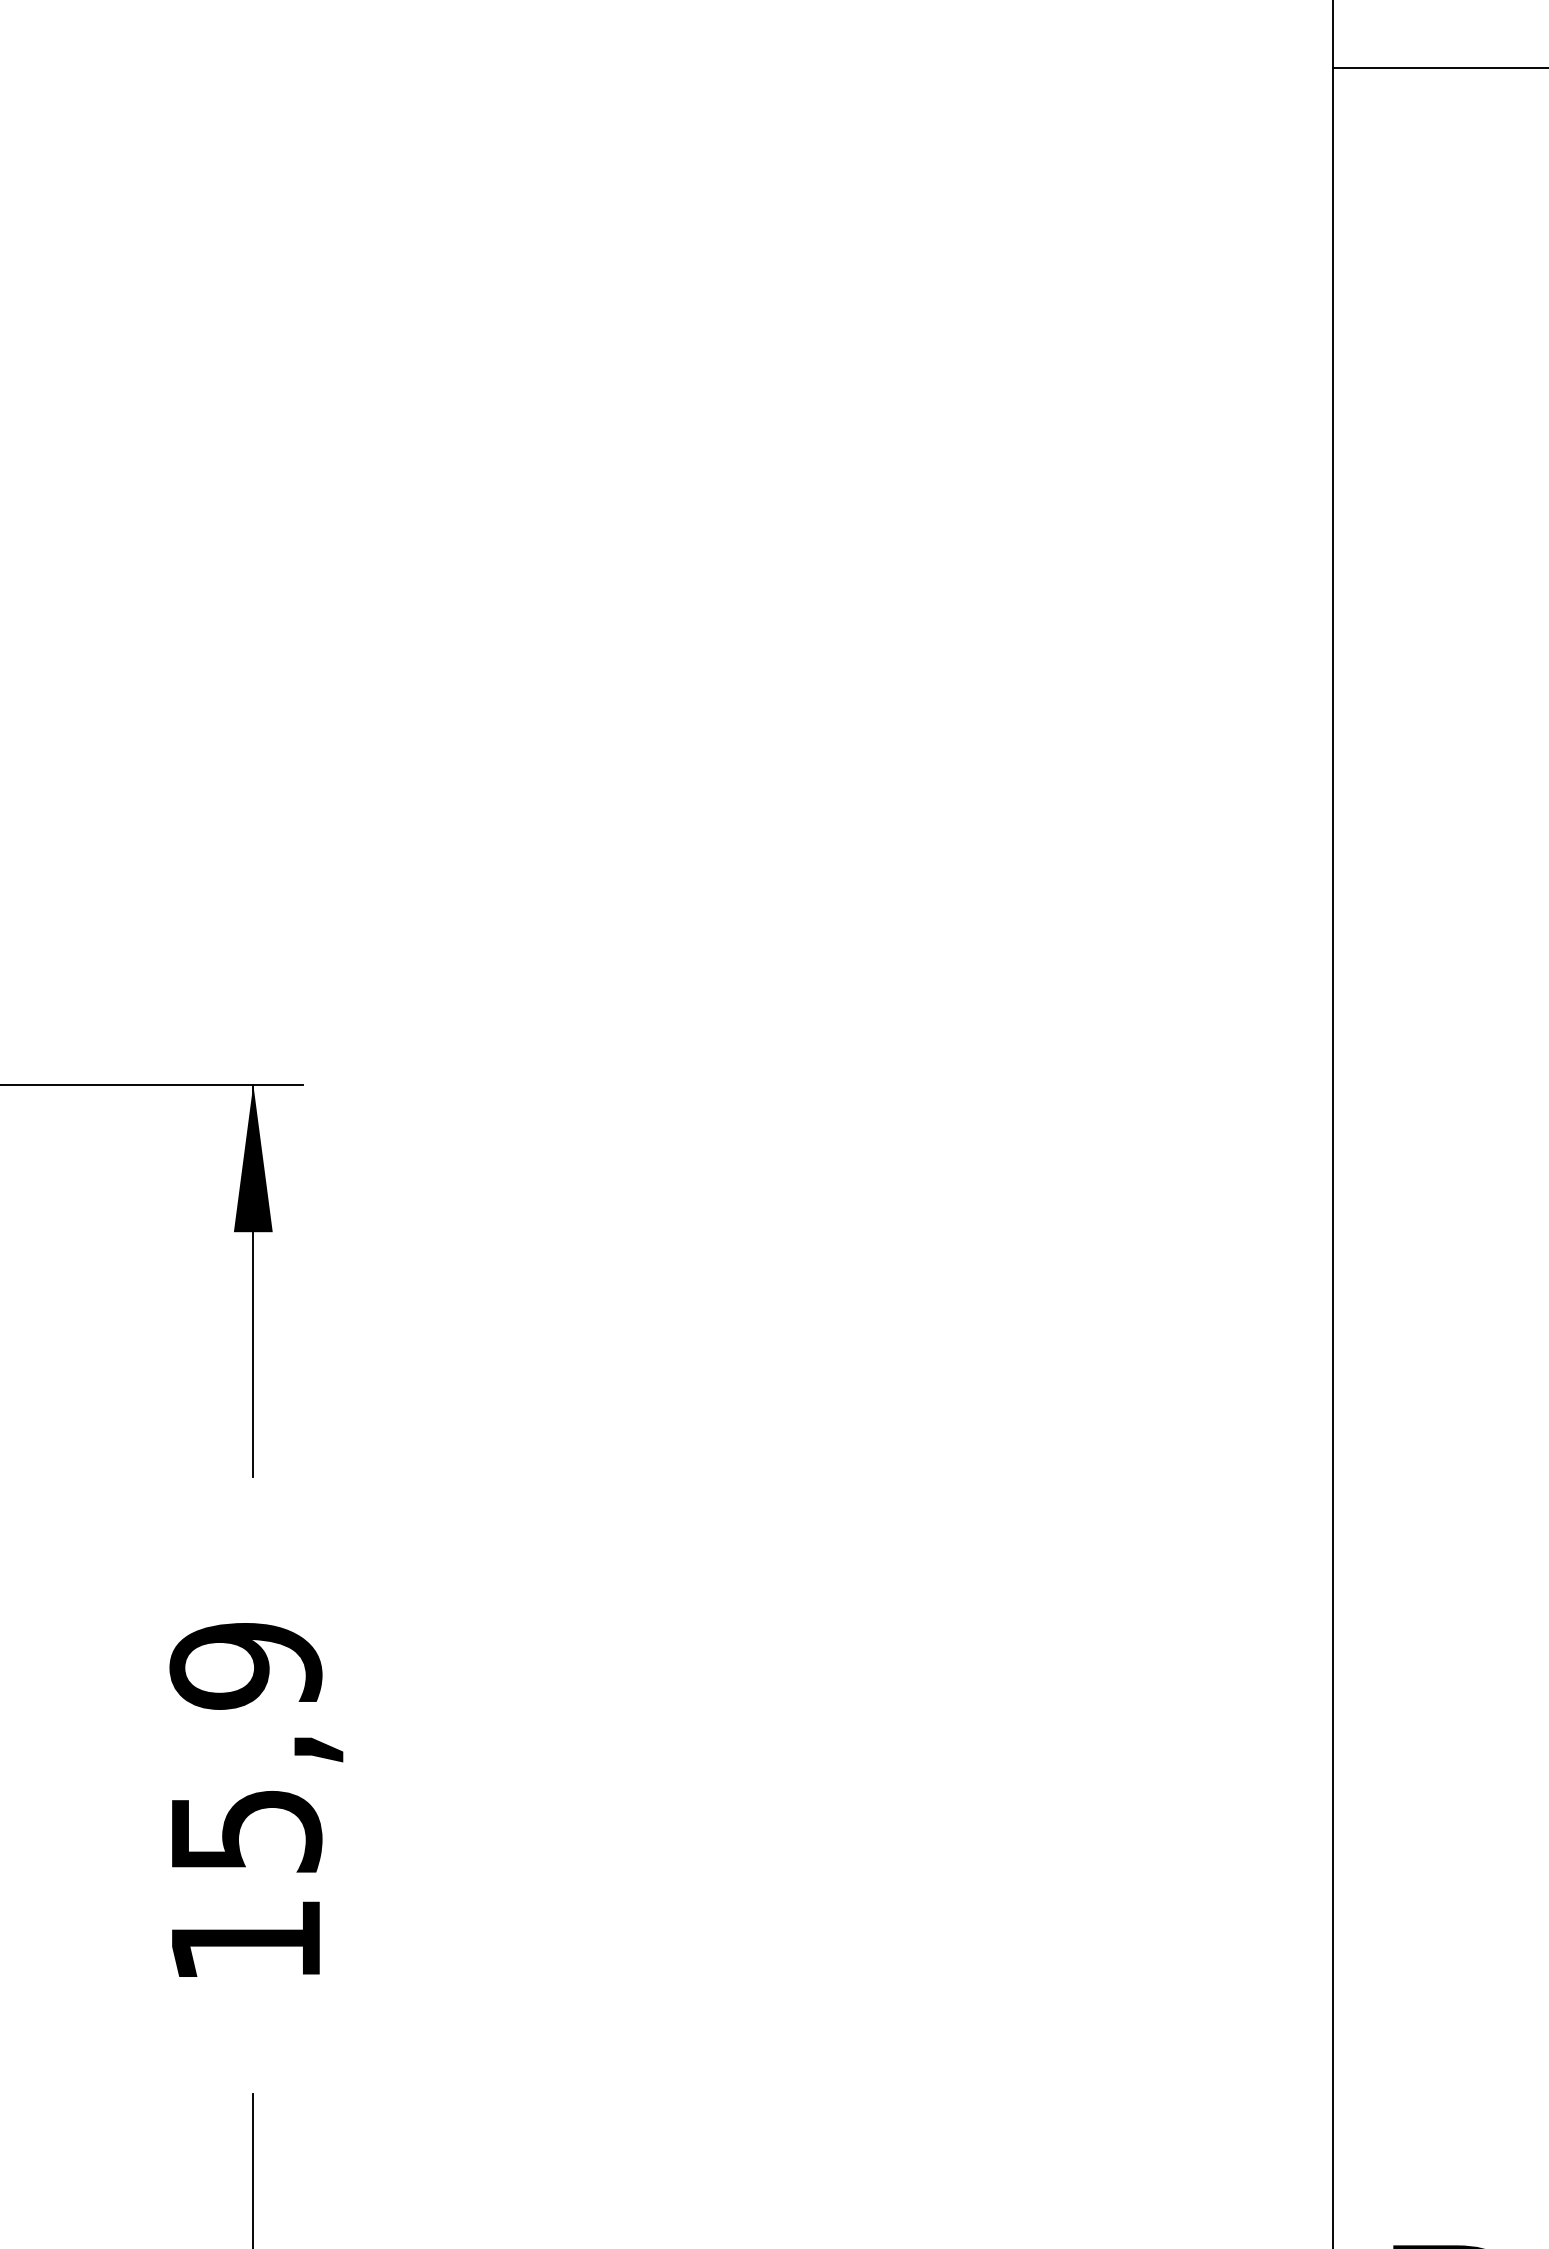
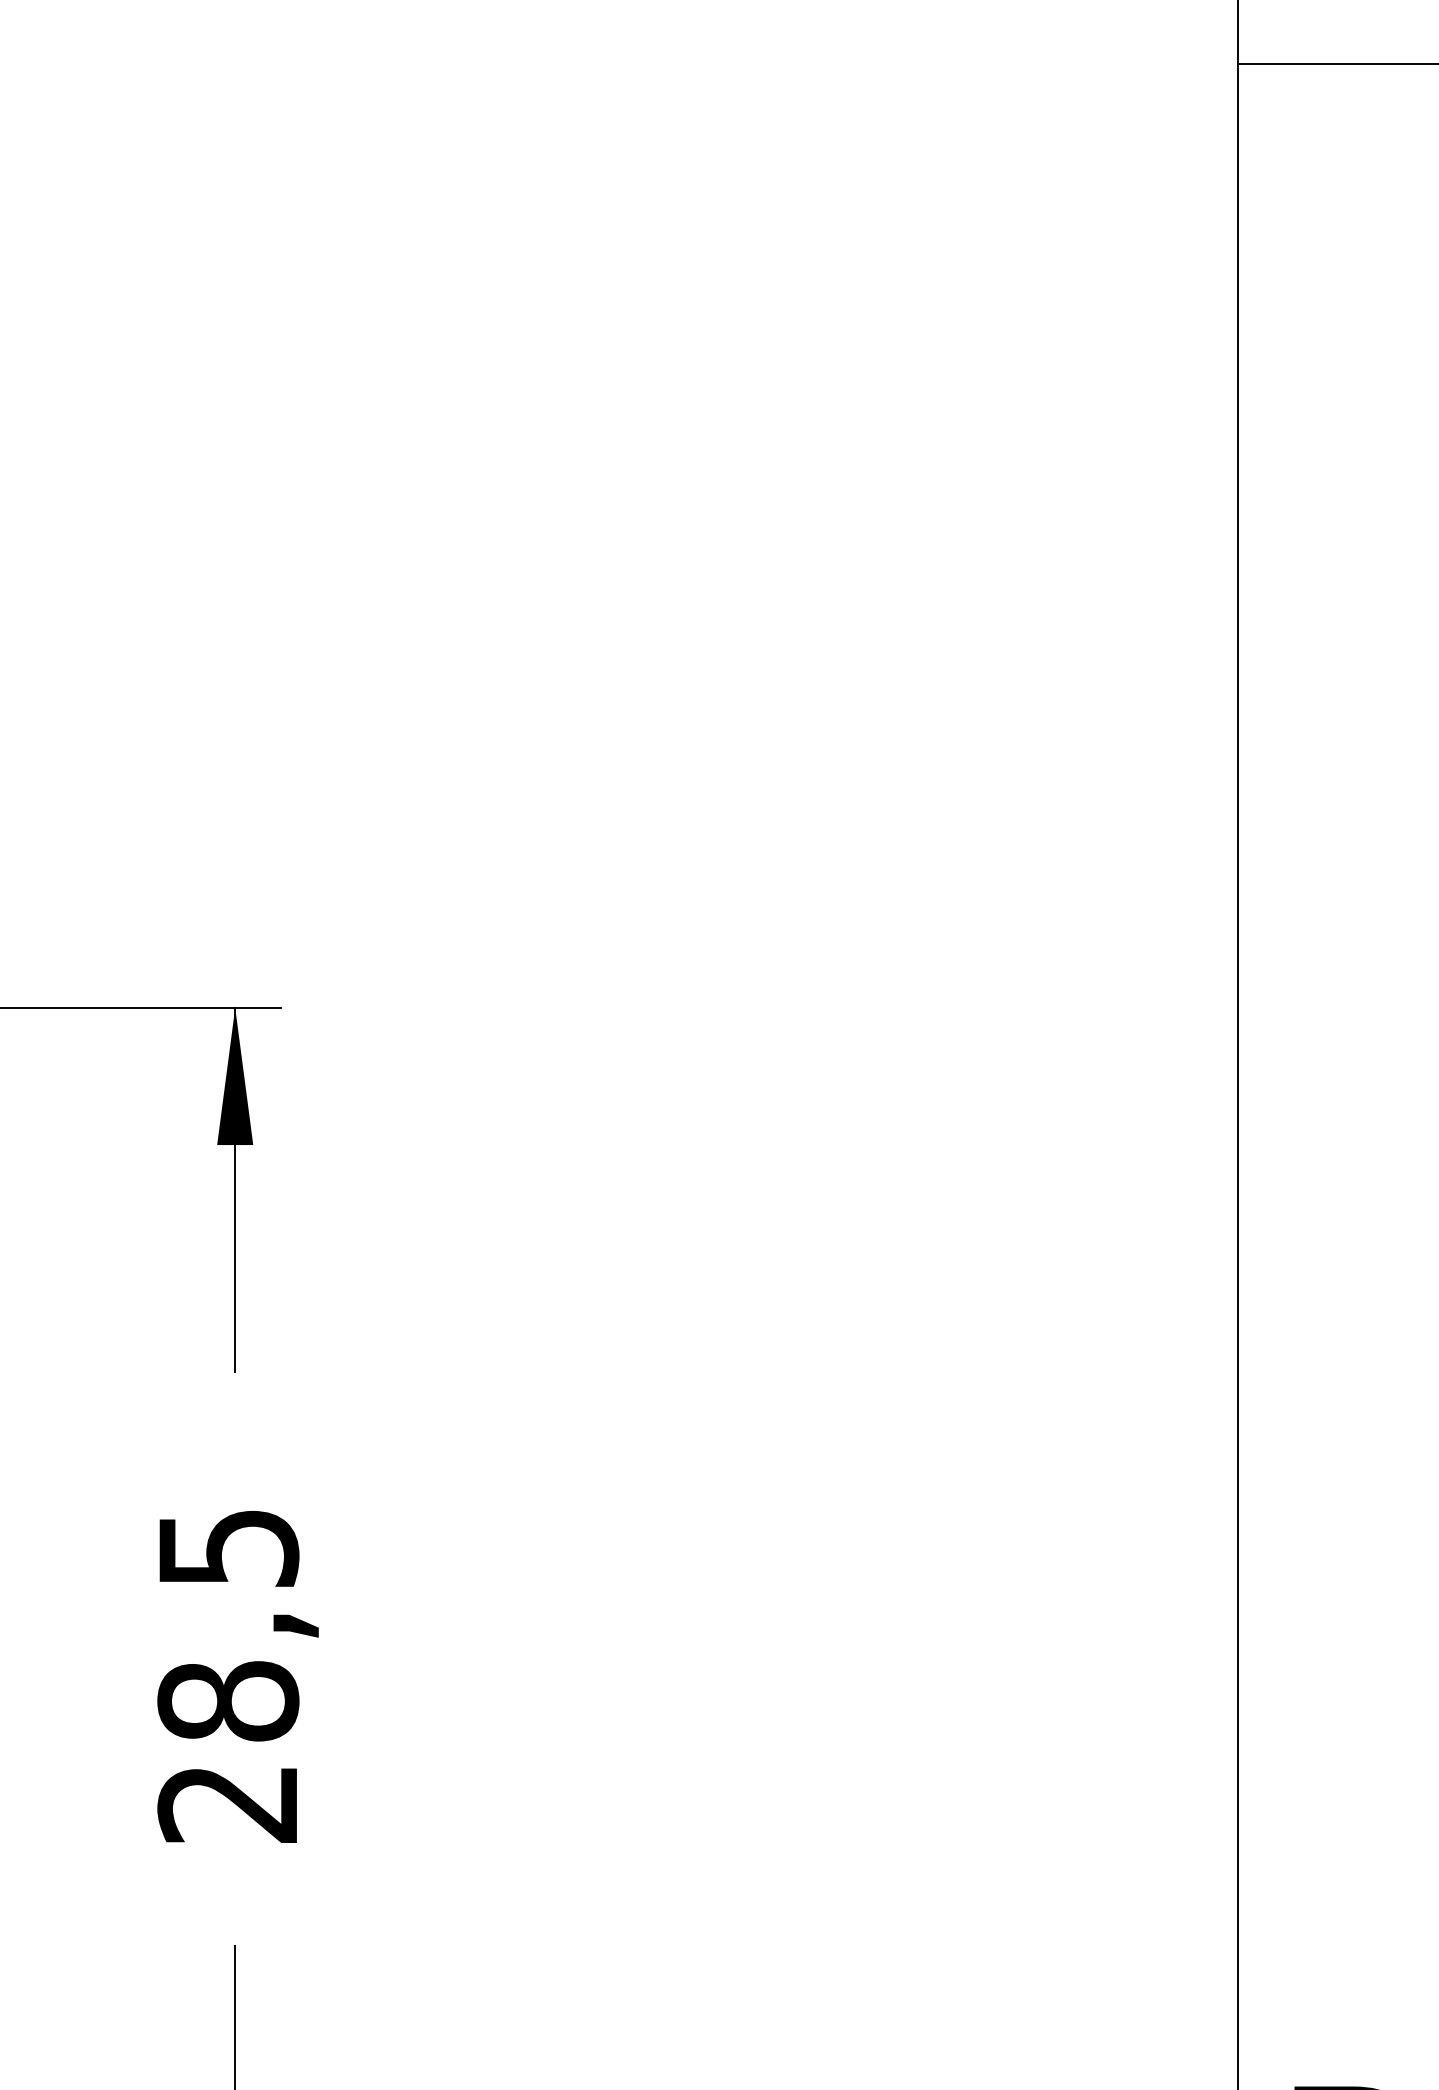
text: (245, 1803) -> (227, 1675), 15,9 -> 28,5

